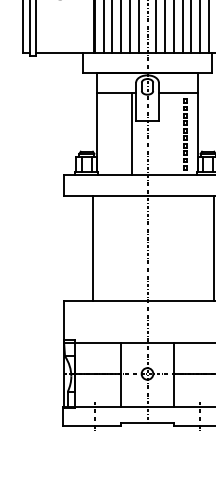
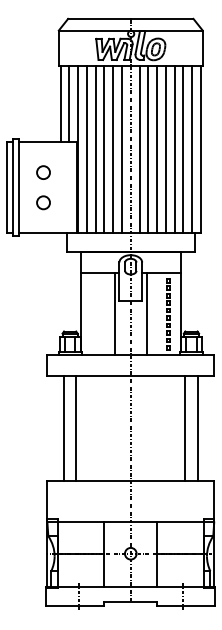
circle: (60, 22) -> (43, 202), added
line: (163, 134) -> (146, 314), added
line: (81, 248) -> (64, 428), added
line: (202, 248) -> (185, 428), added

